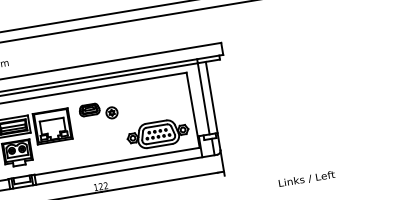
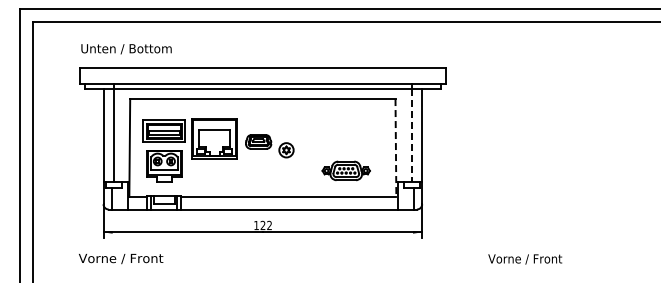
line: (203, 99) -> (411, 136), solid -> dashed
line: (192, 110) -> (395, 148), solid -> dashed
part: (98, 112) -> (269, 146), moved
part: (157, 133) -> (345, 170), size x0.6
text: (306, 179) -> (524, 259), Links / Left -> Vorne / Front

